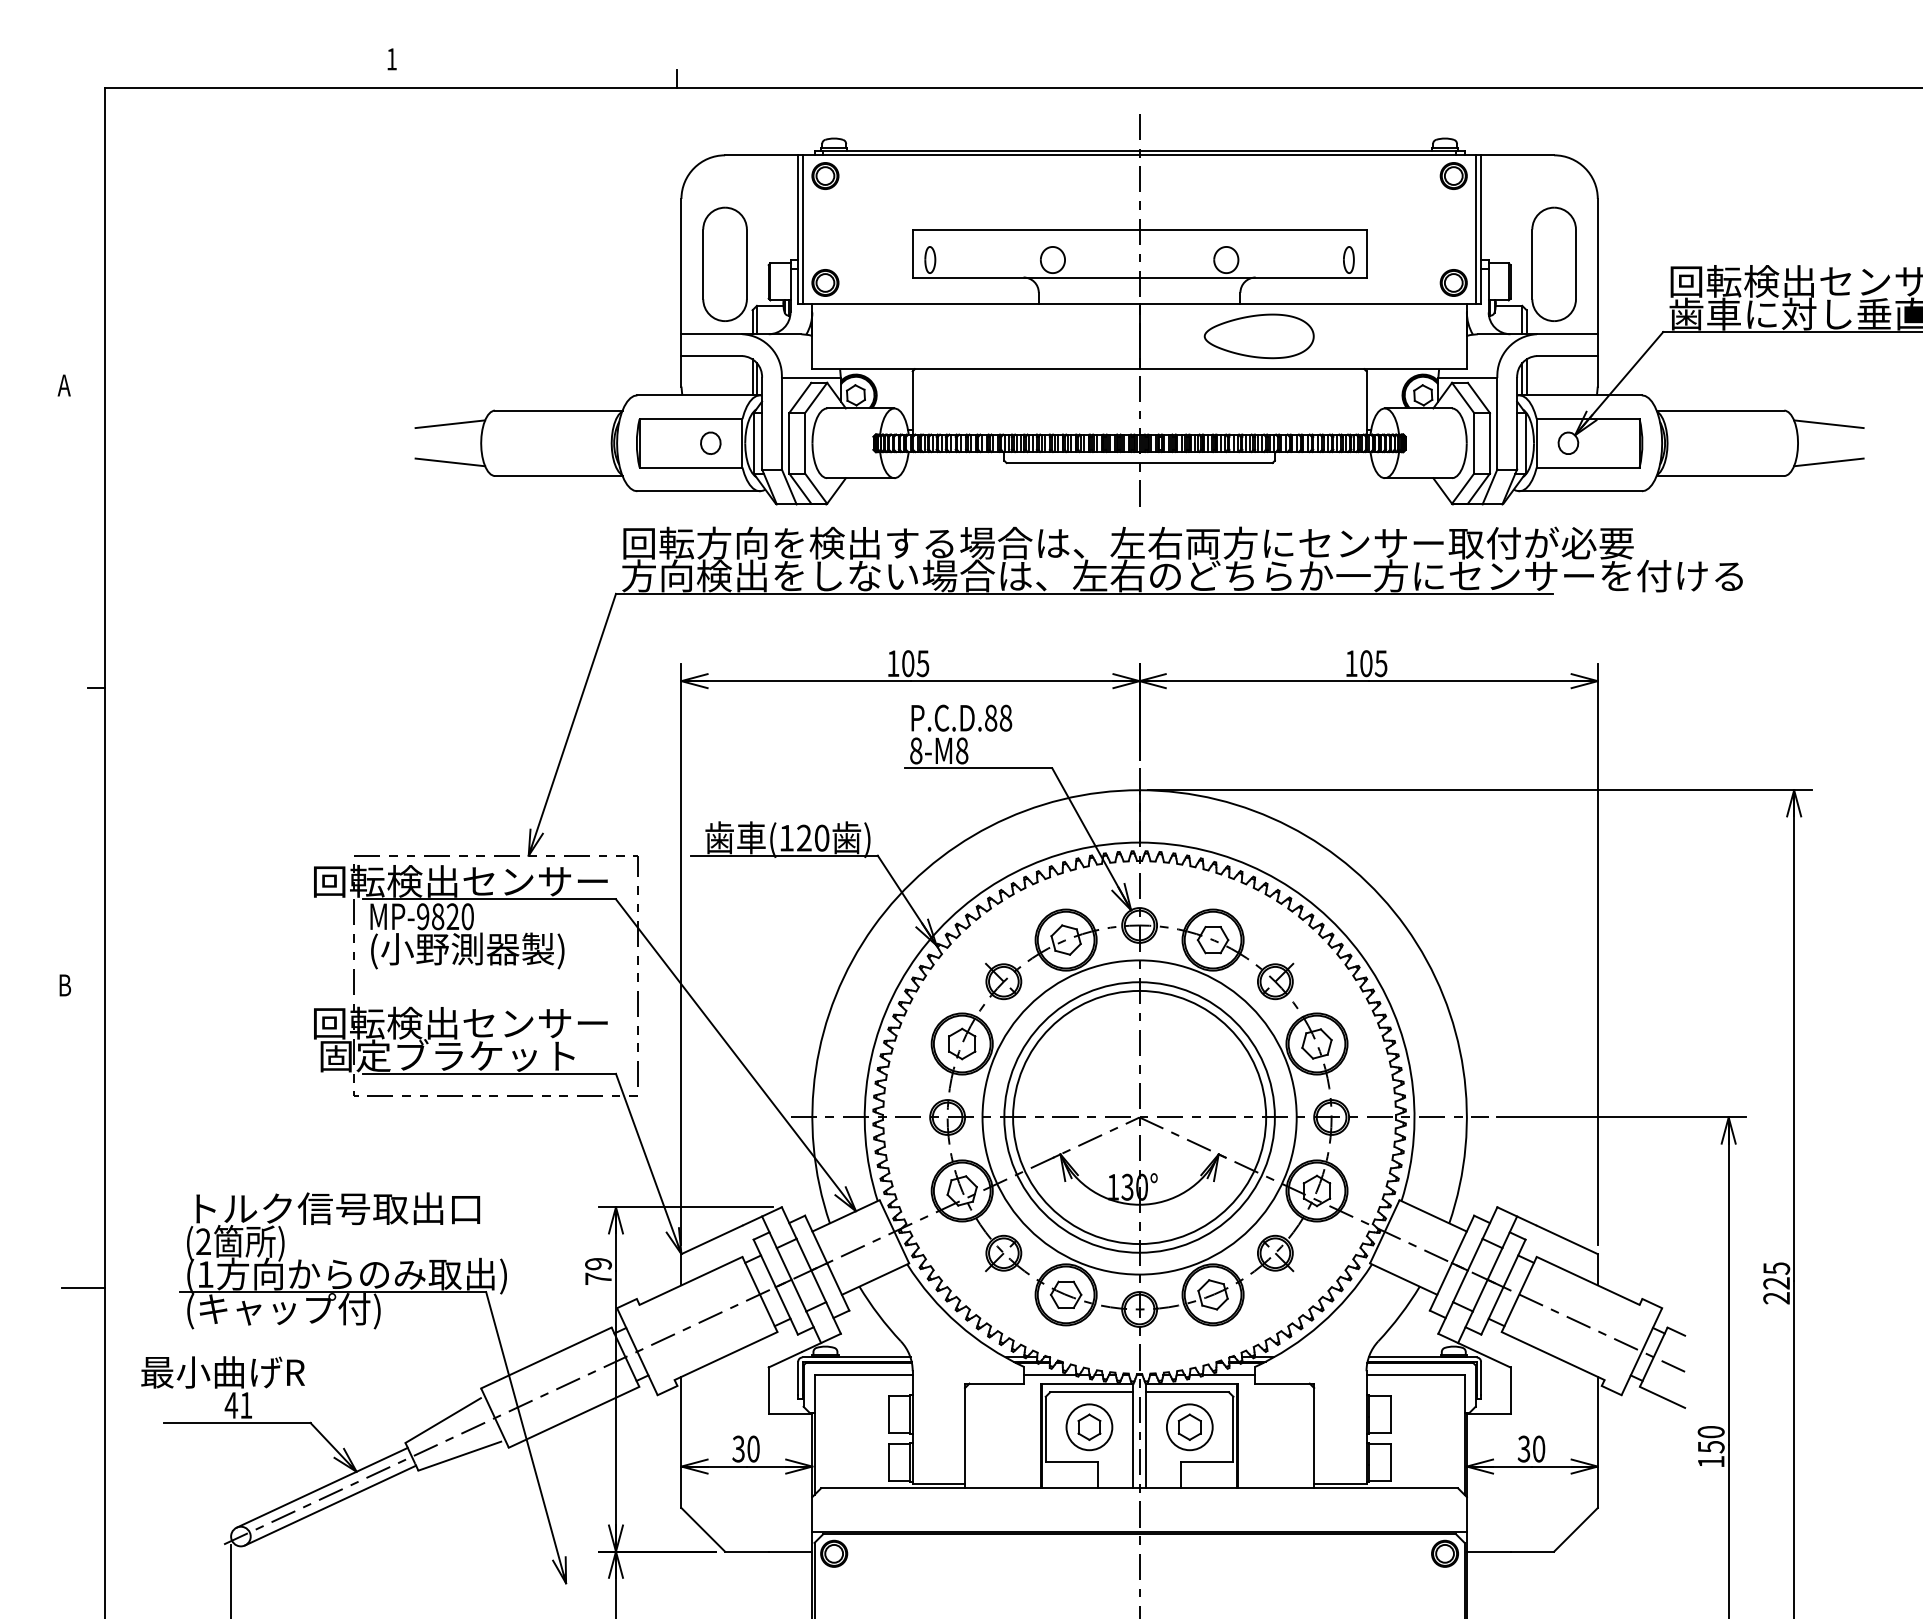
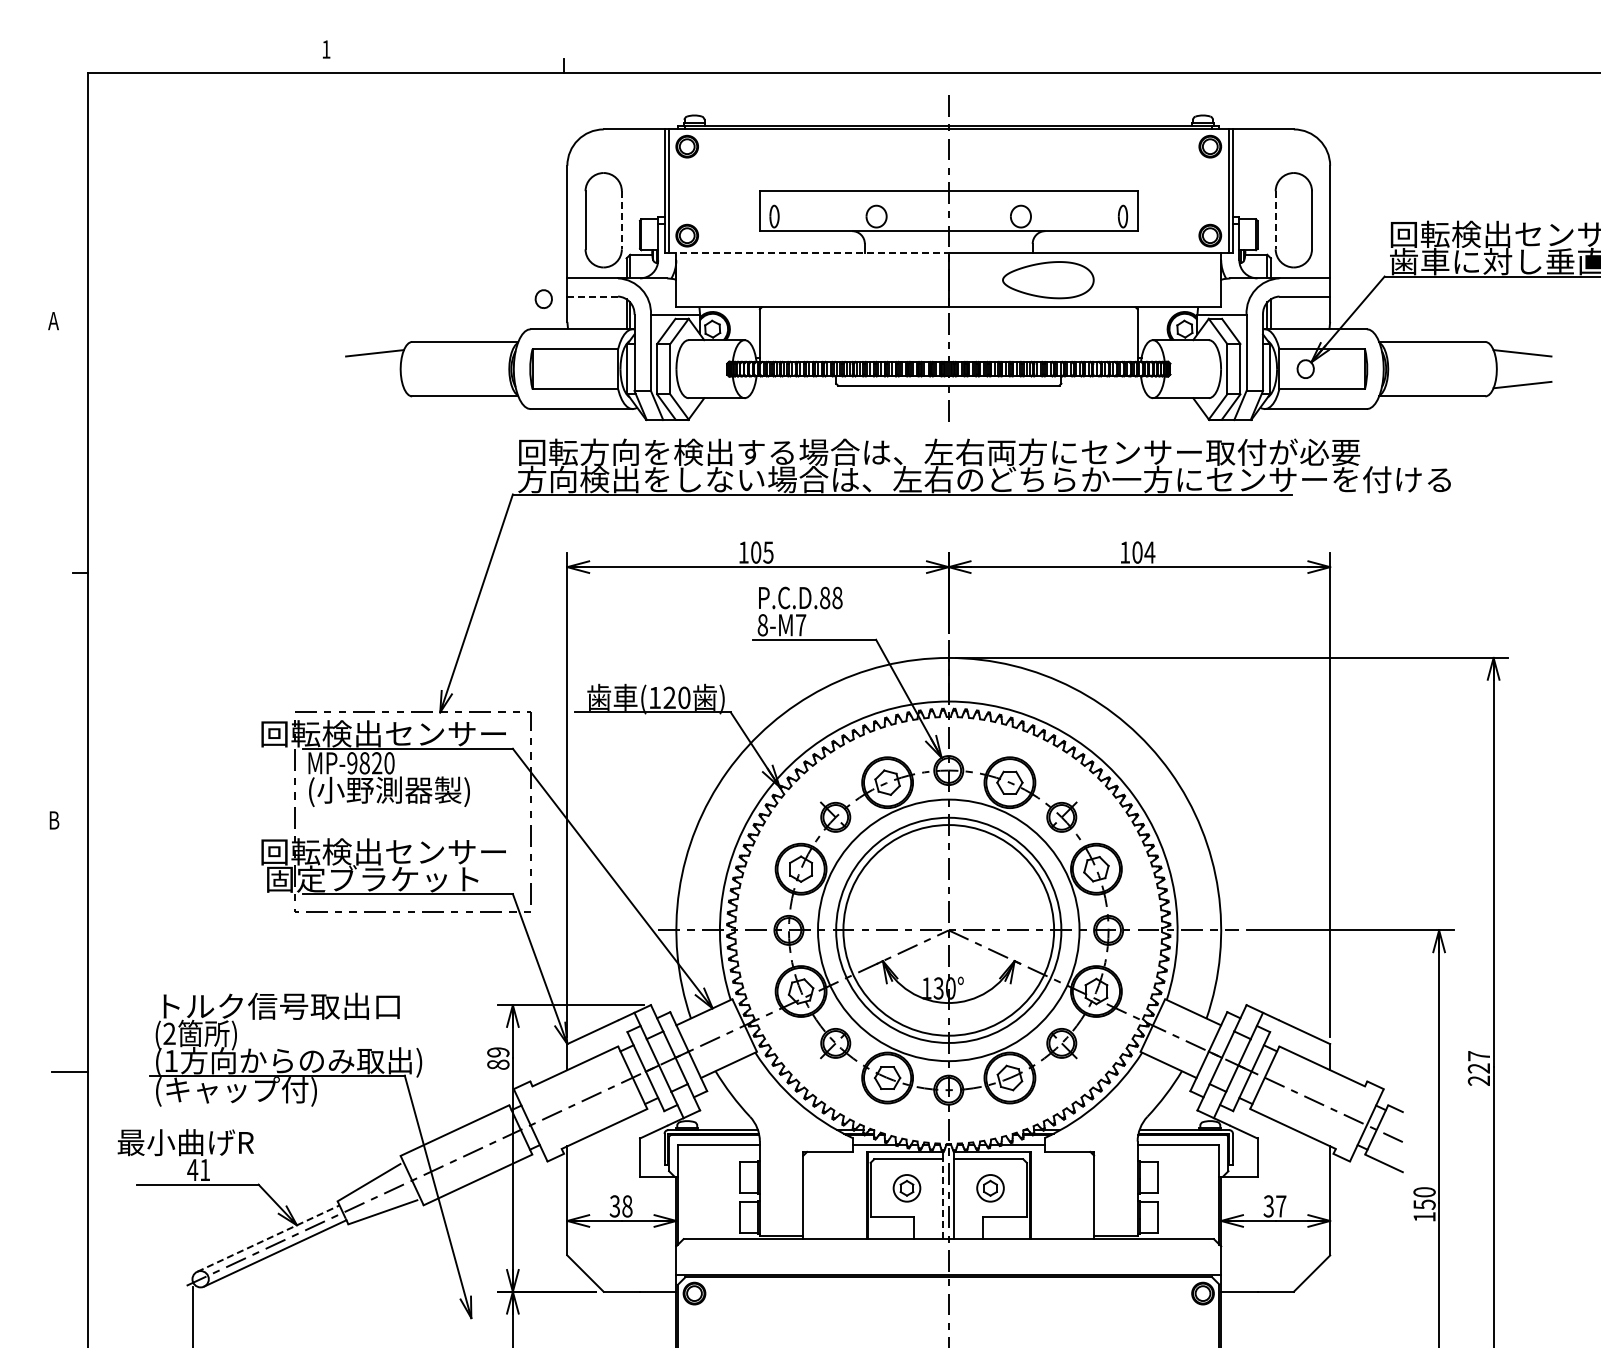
line: (746, 264) -> (621, 220), solid -> dashed
line: (1532, 264) -> (1275, 220), solid -> dashed
line: (971, 303) -> (808, 252), solid -> dashed
line: (711, 356) -> (592, 296), solid -> dashed
part: (710, 442) -> (543, 298), moved
line: (449, 461) -> (374, 384), removed
text: (1380, 663) -> (1149, 552), 105 -> 104
text: (962, 751) -> (801, 625), 8-M8 -> 8-M7
text: (1777, 1268) -> (1479, 1056), 225 -> 227
text: (598, 1278) -> (498, 1064), 79 -> 89
part: (1088, 1427) -> (906, 1188), size x0.7
part: (1189, 1427) -> (990, 1188), size x0.7
line: (1133, 1440) -> (943, 1199), solid -> dashed
text: (753, 1449) -> (627, 1206), 30 -> 38
text: (1539, 1449) -> (1281, 1206), 30 -> 37
line: (322, 1487) -> (268, 1238), solid -> dashed

